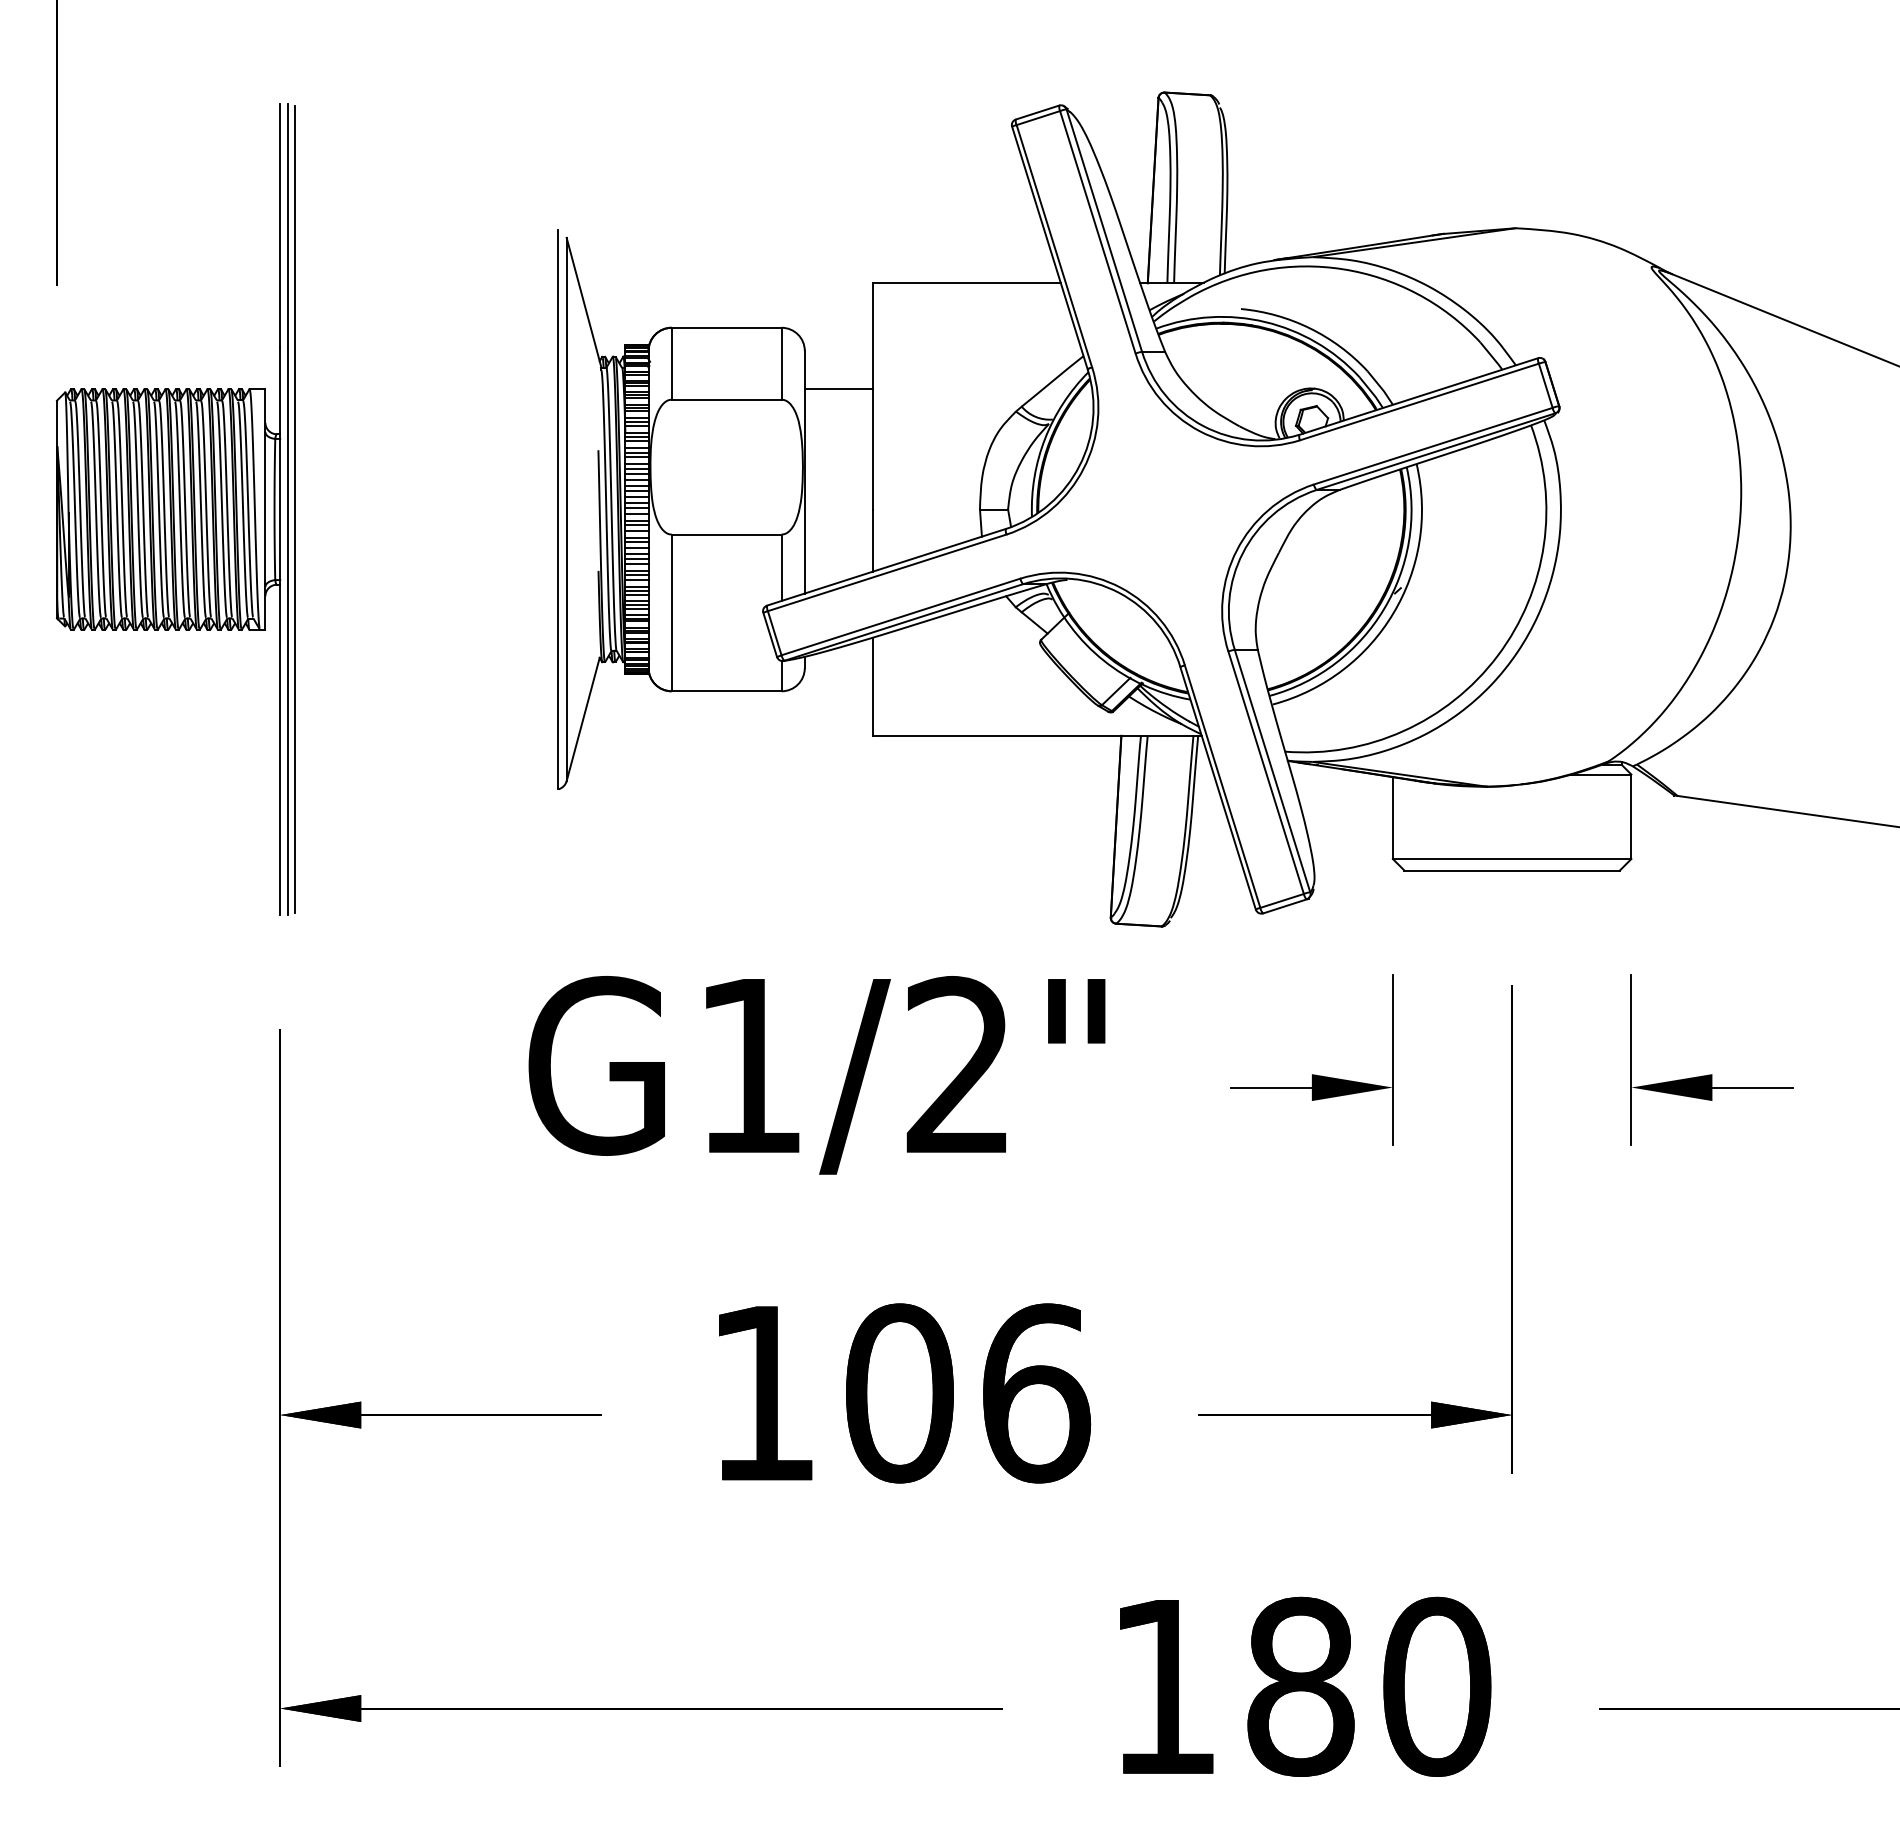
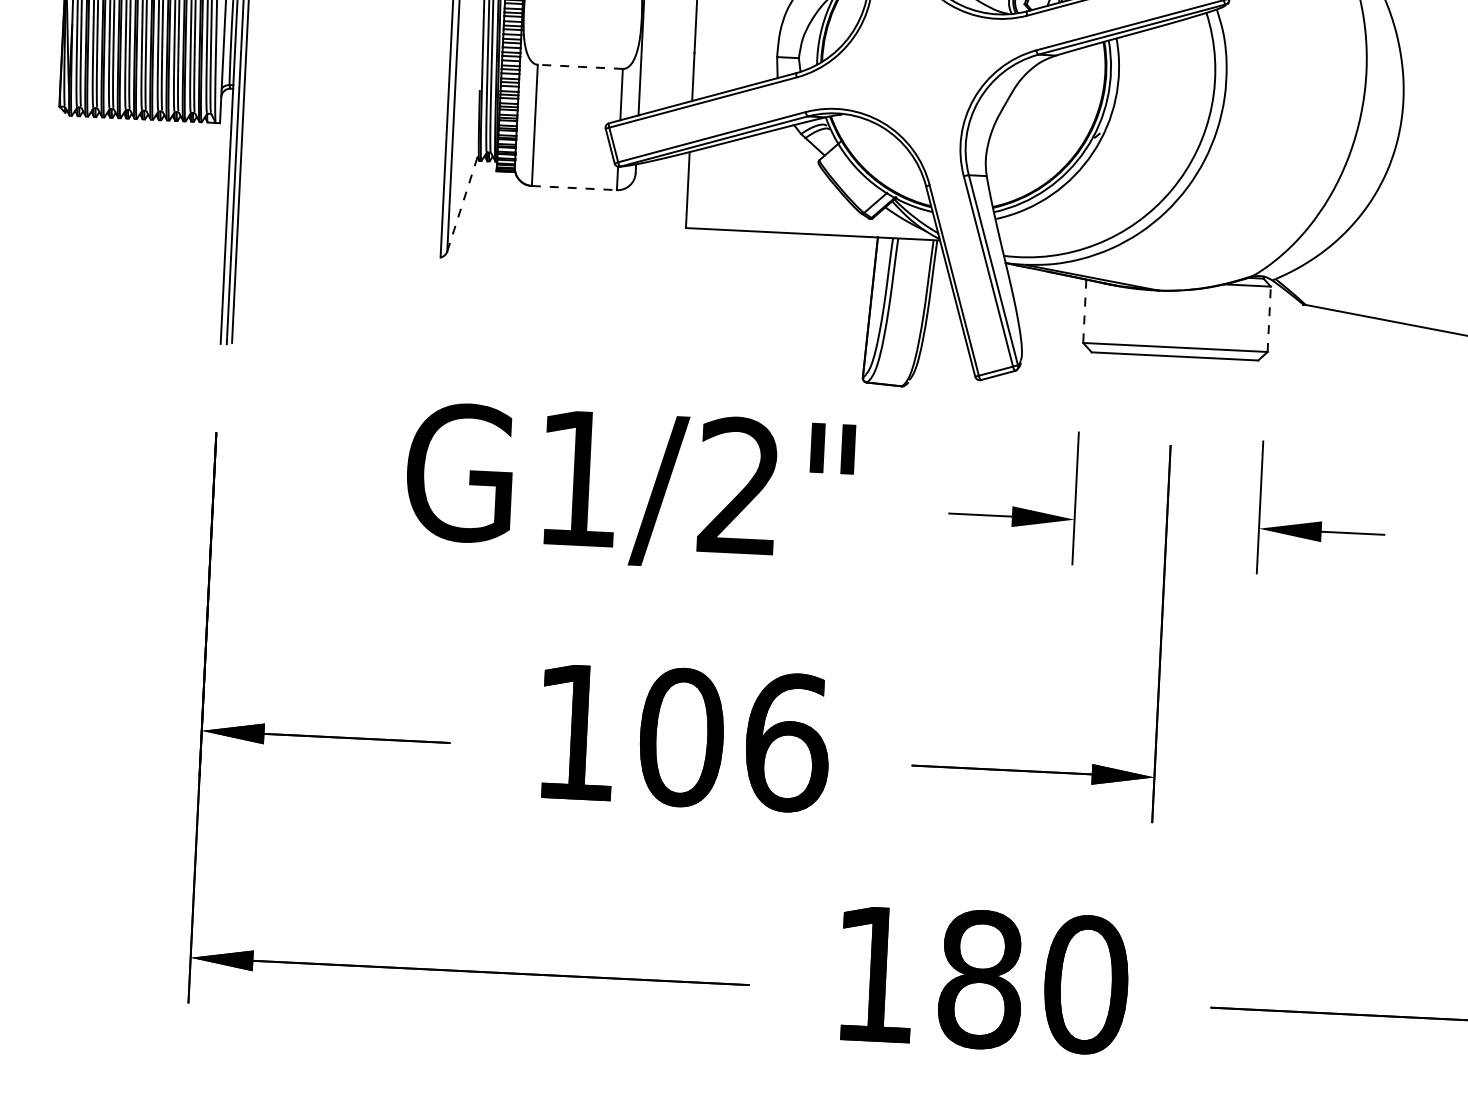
line: (726, 534) -> (580, 66), solid -> dashed
line: (726, 691) -> (574, 188), solid -> dashed
line: (583, 719) -> (462, 204), solid -> dashed
line: (1631, 816) -> (1269, 319), solid -> dashed
line: (1392, 818) -> (1084, 311), solid -> dashed

